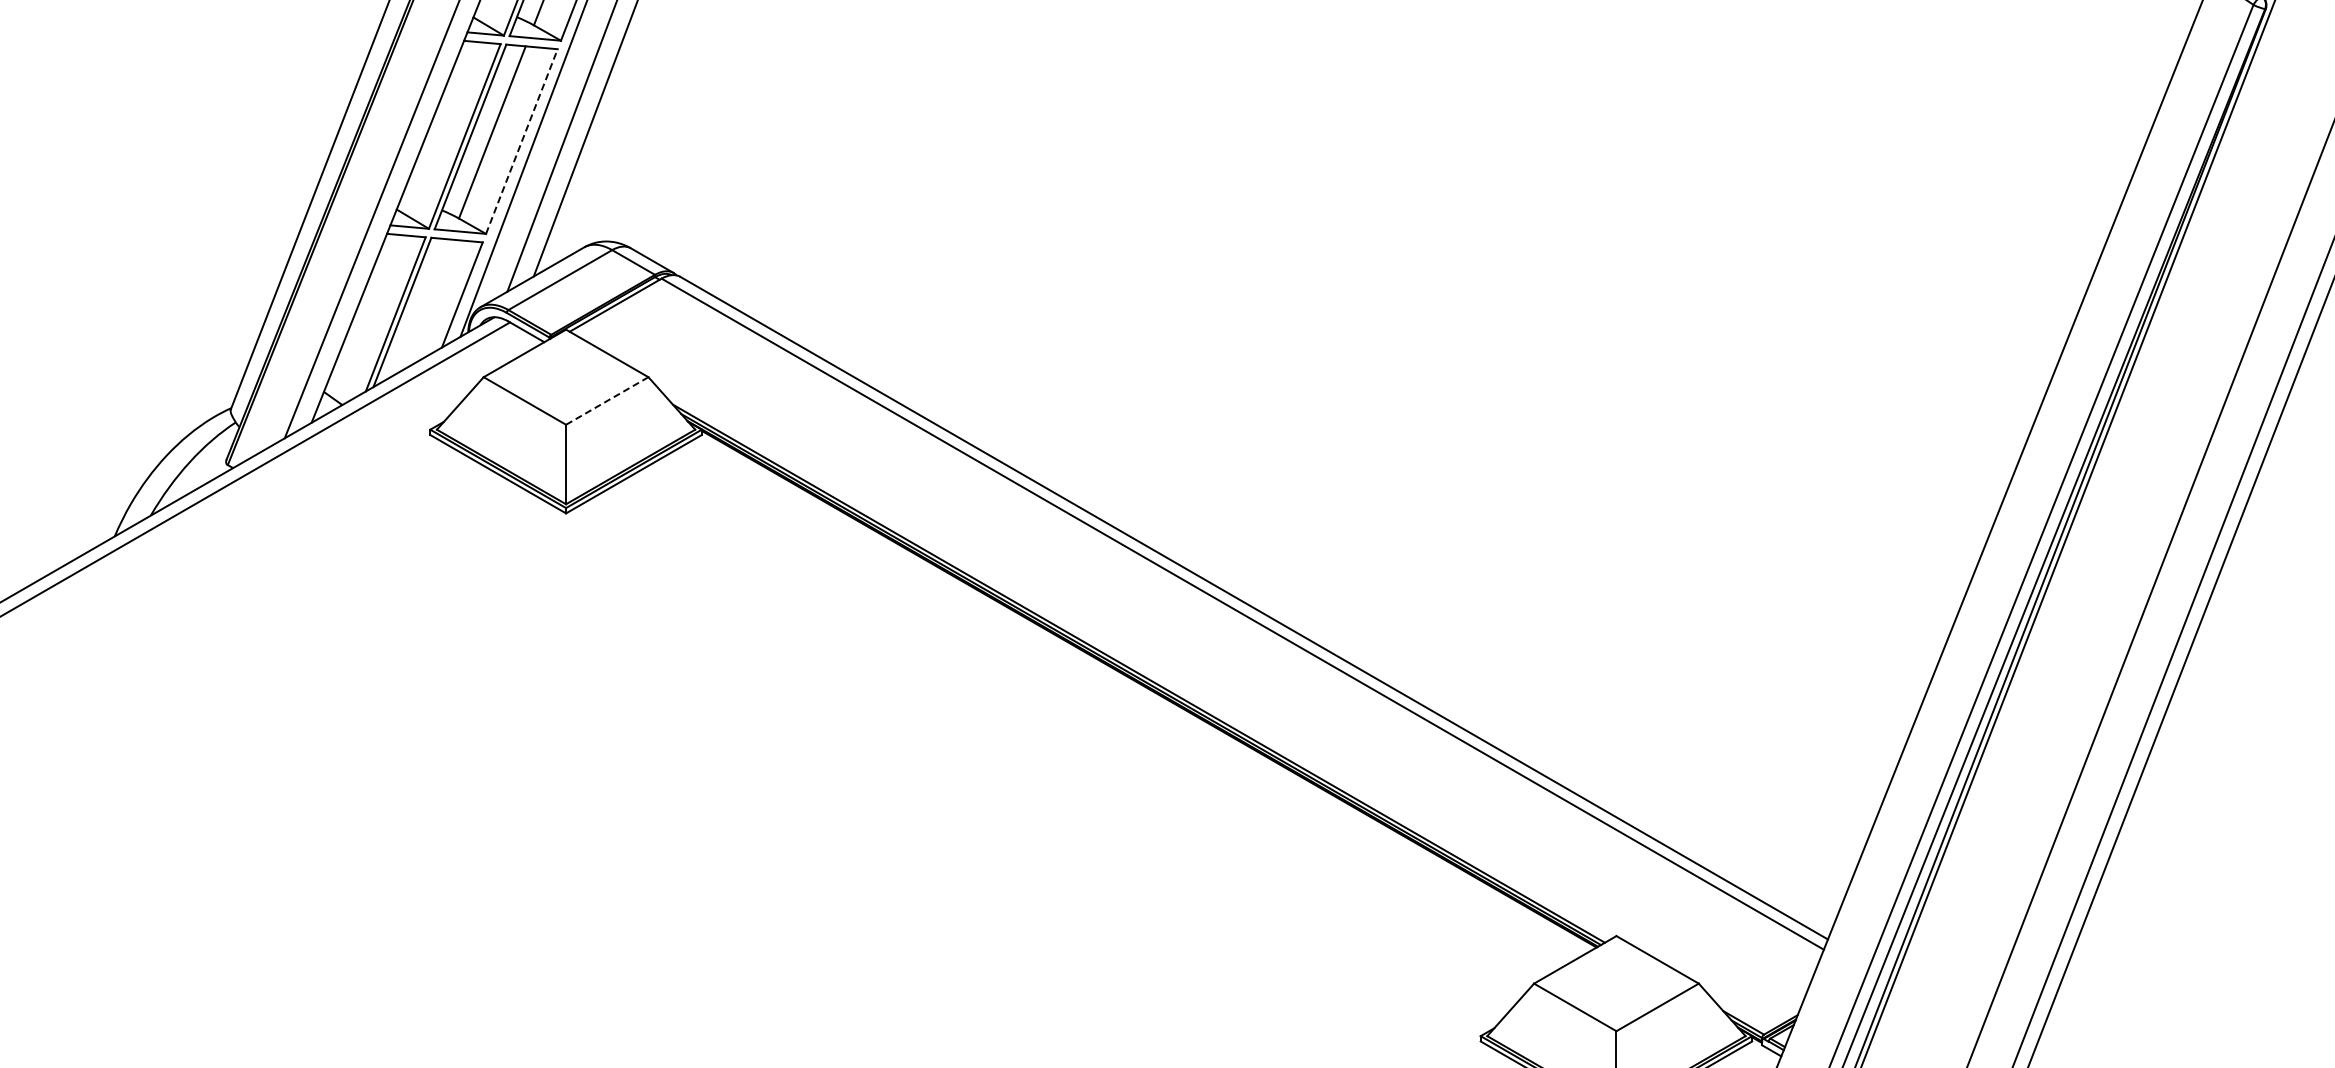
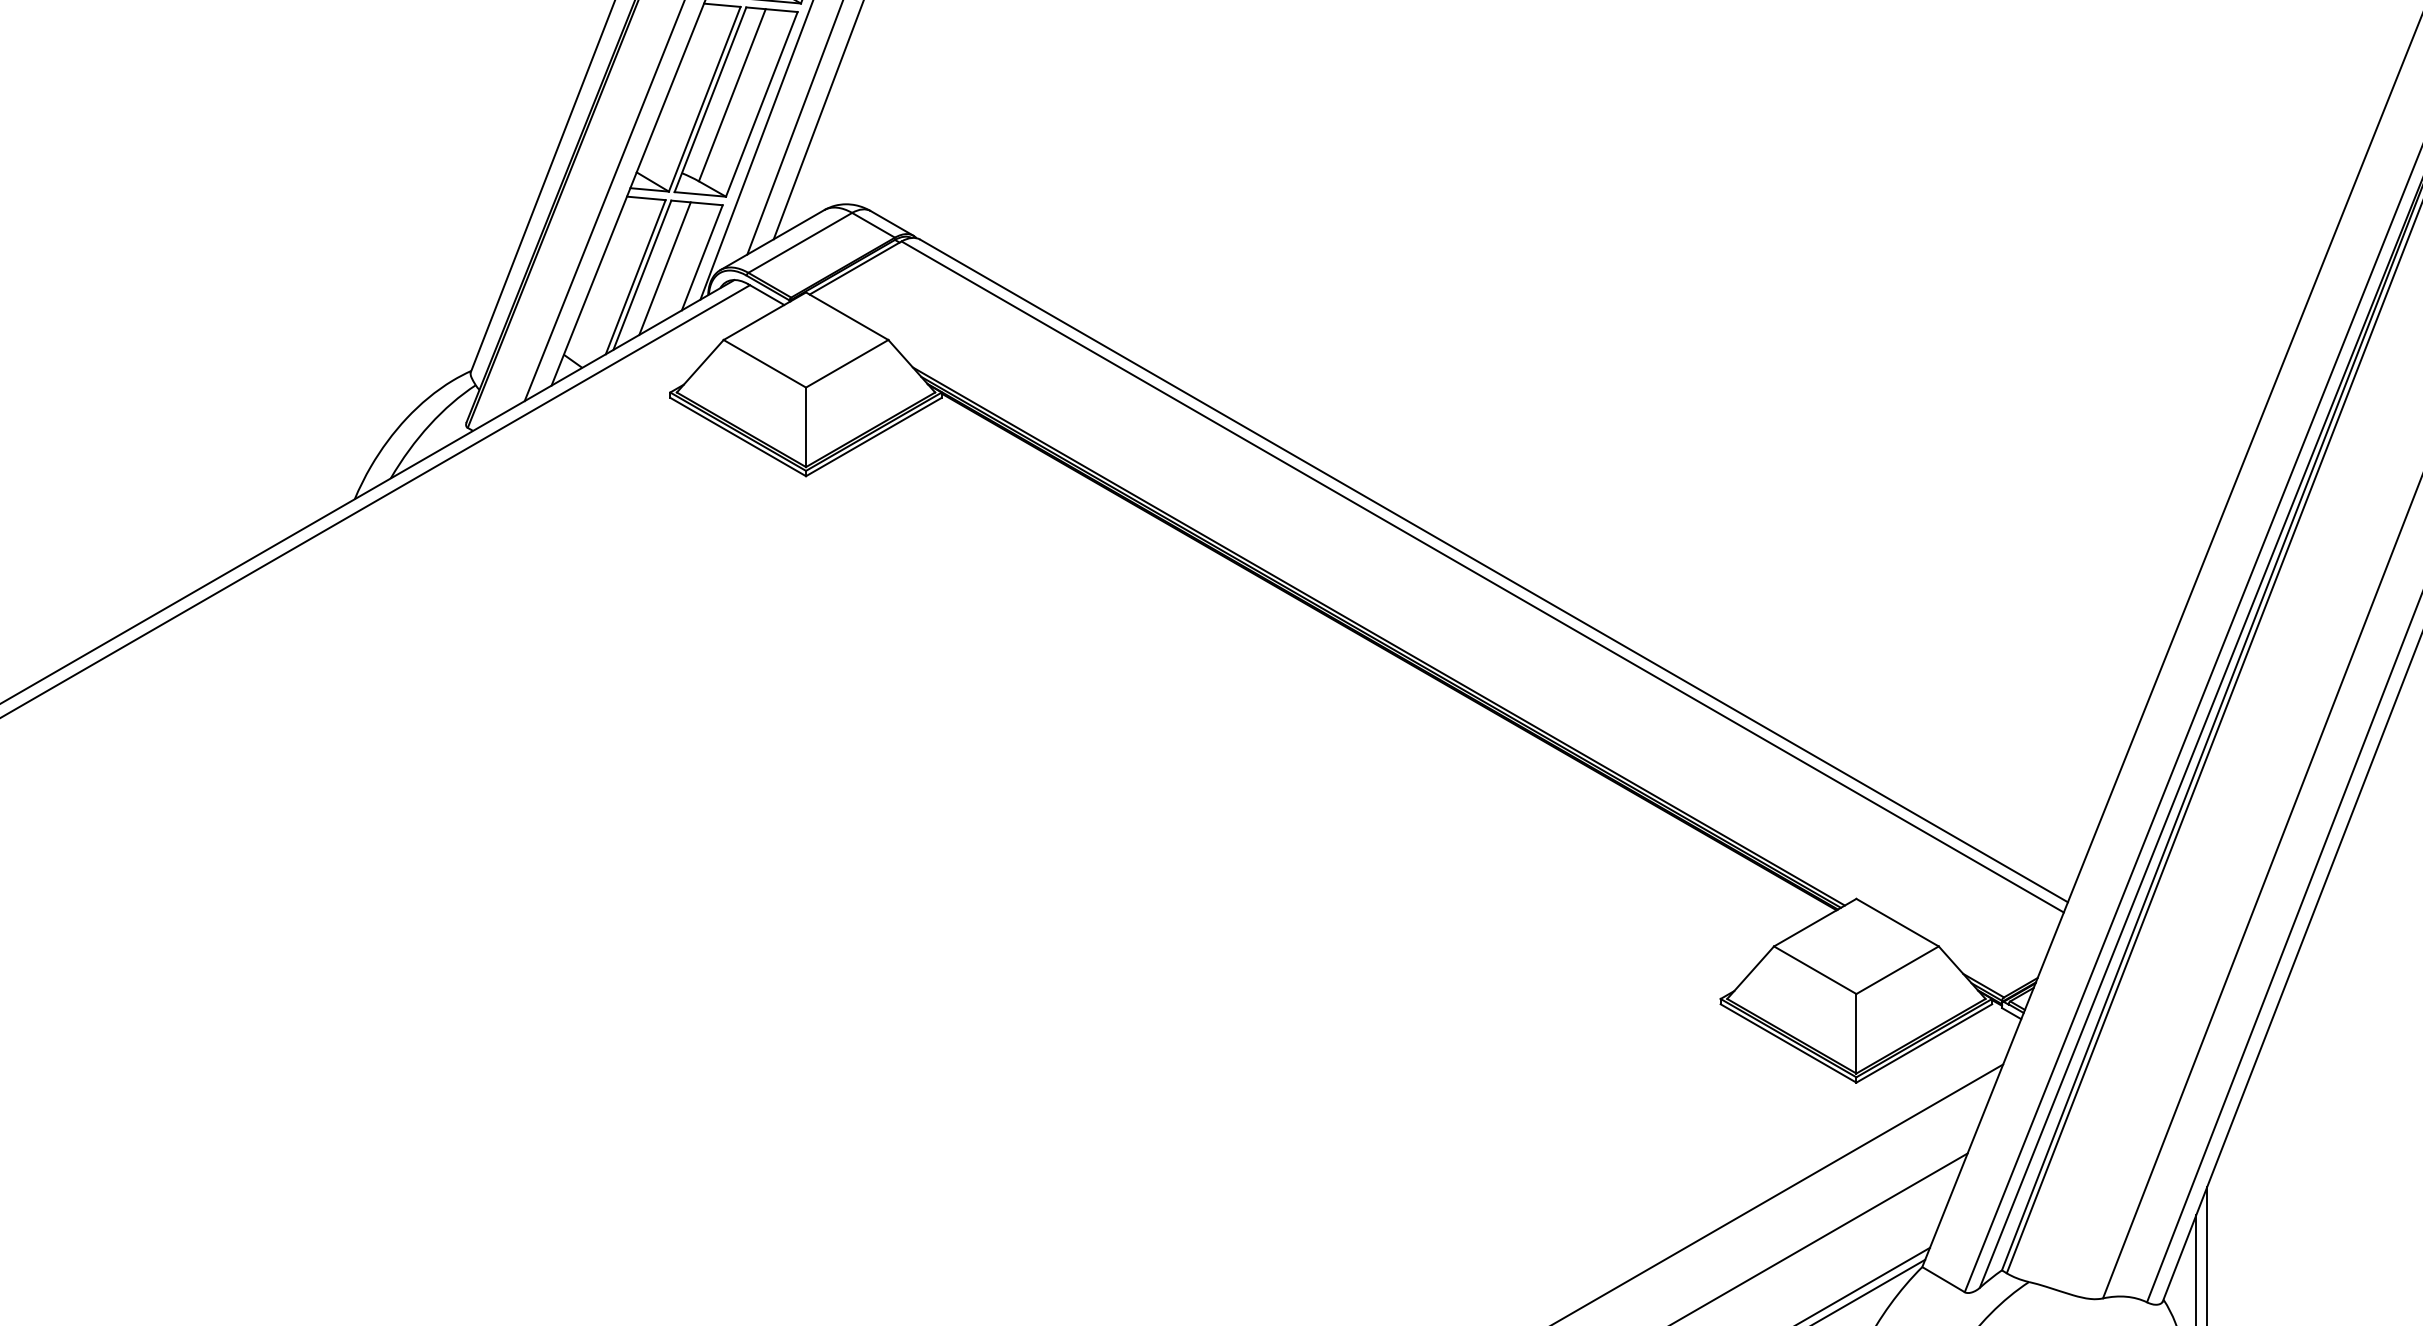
line: (522, 140) -> (762, 103), dashed -> solid
line: (424, 305) -> (664, 268), added
line: (607, 400) -> (847, 363), dashed -> solid

